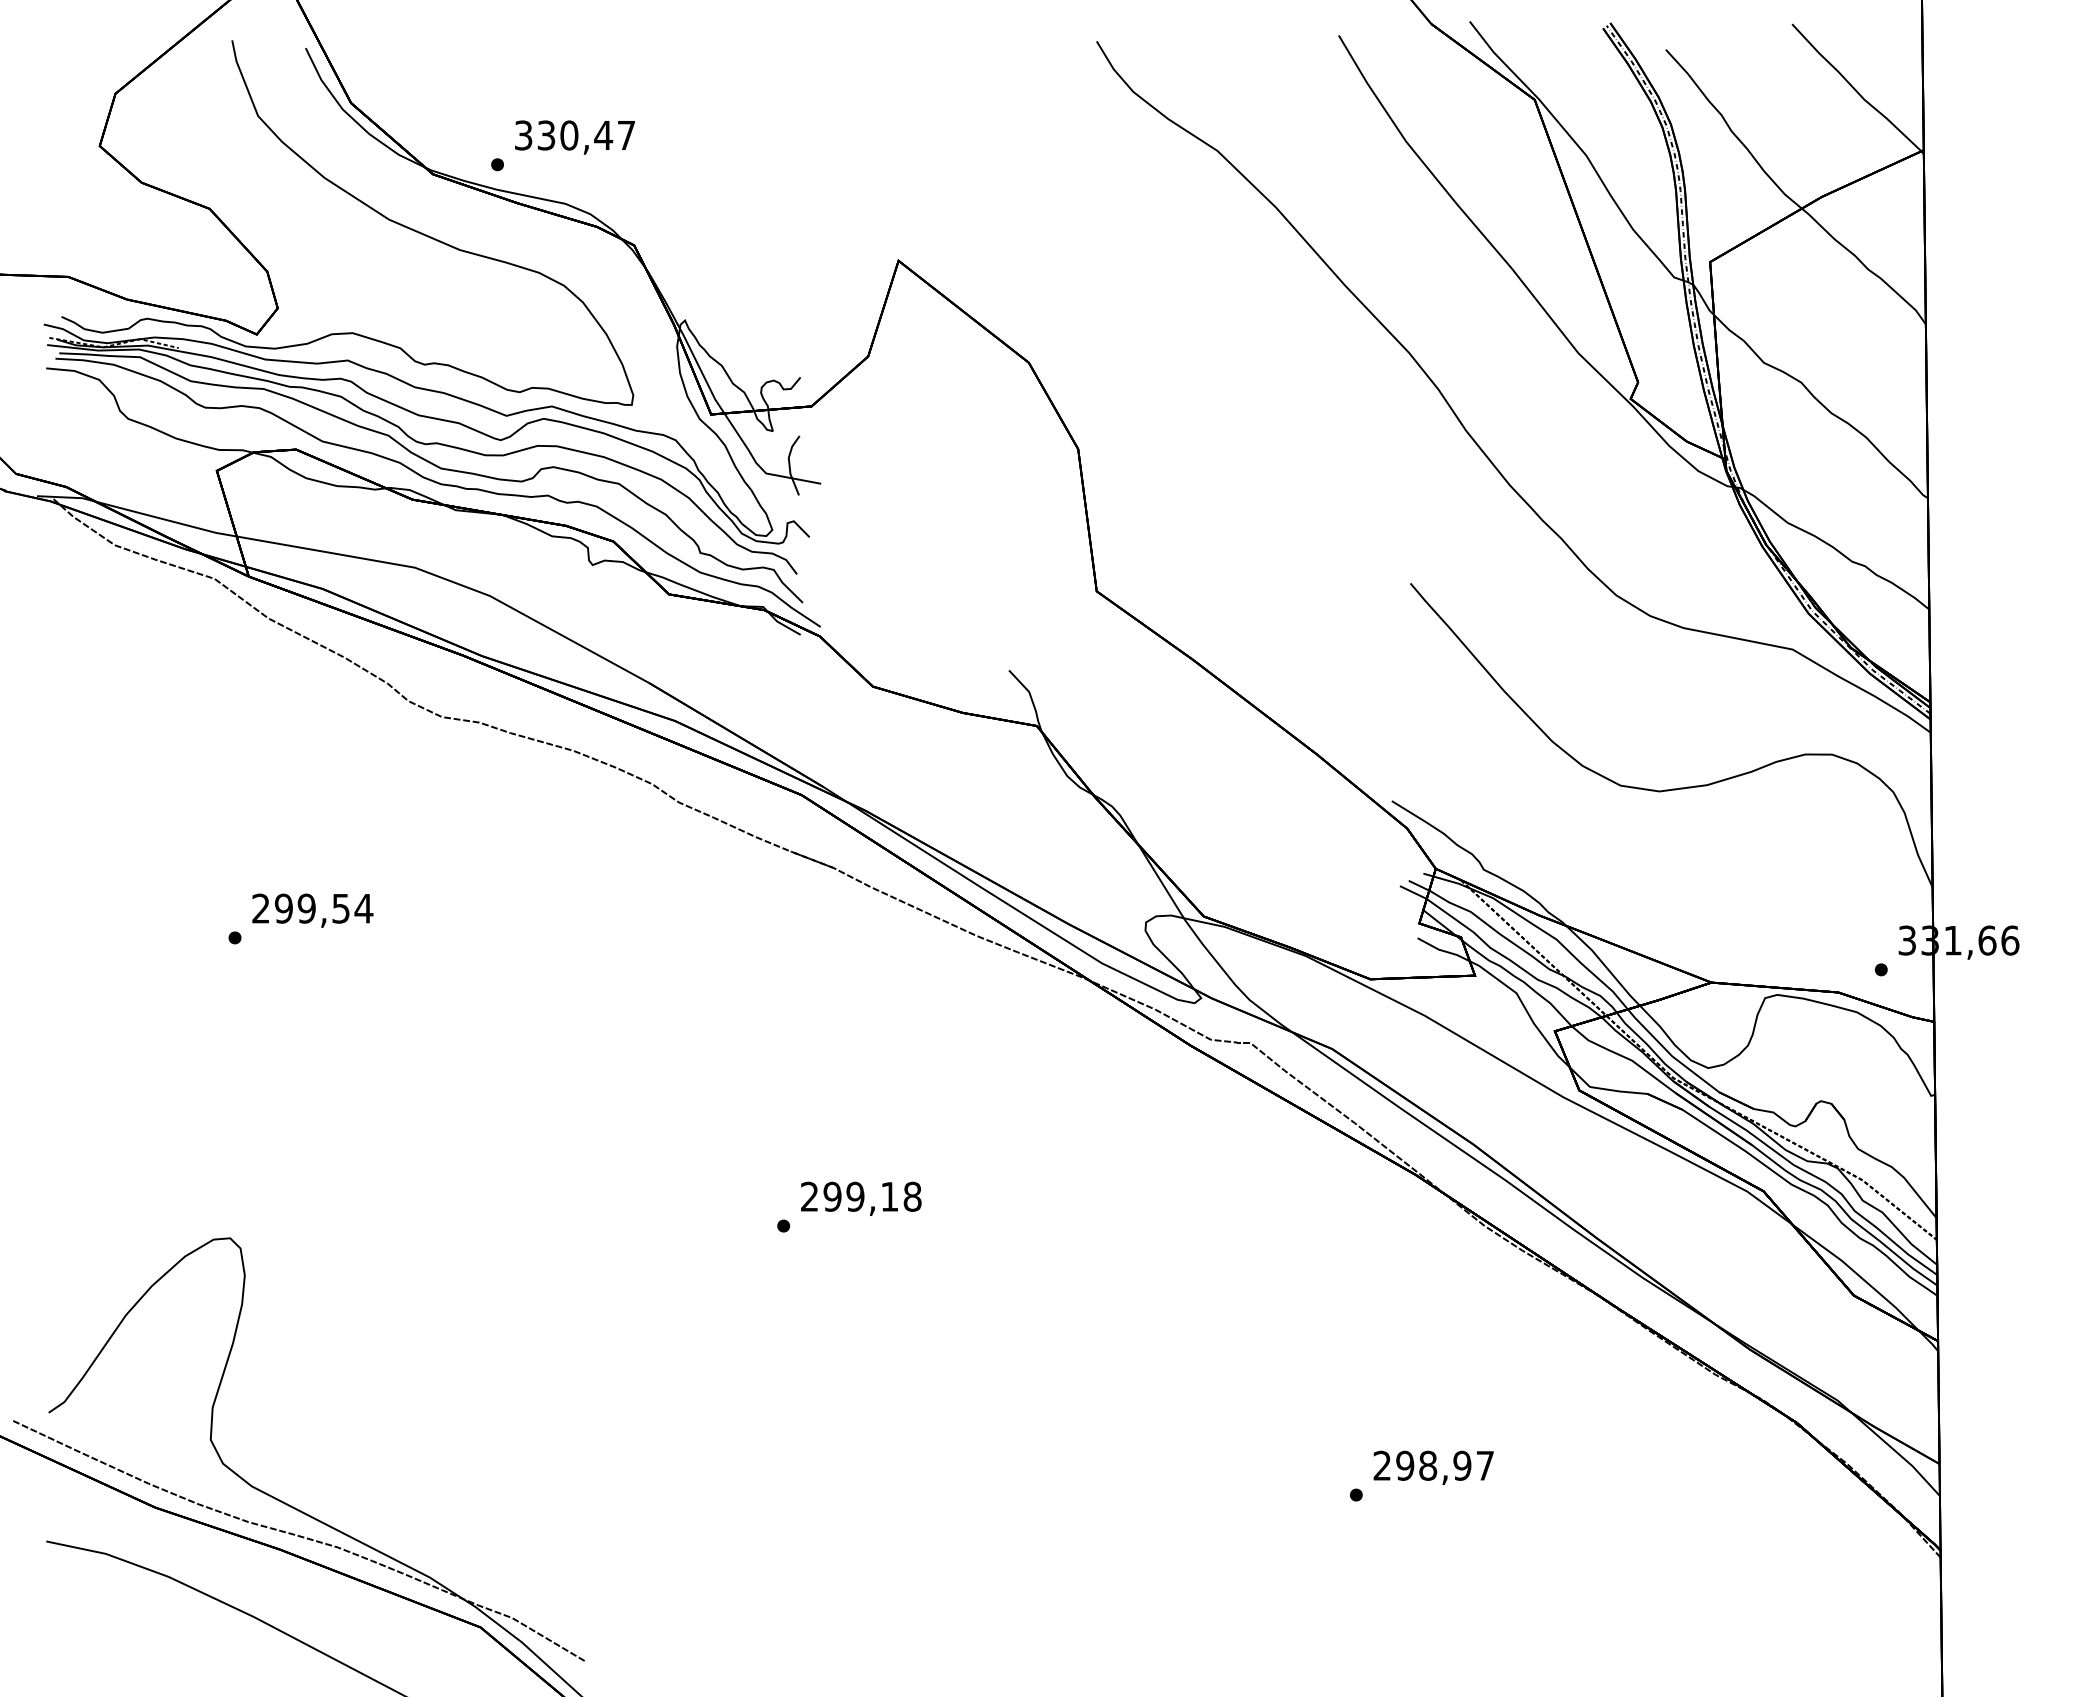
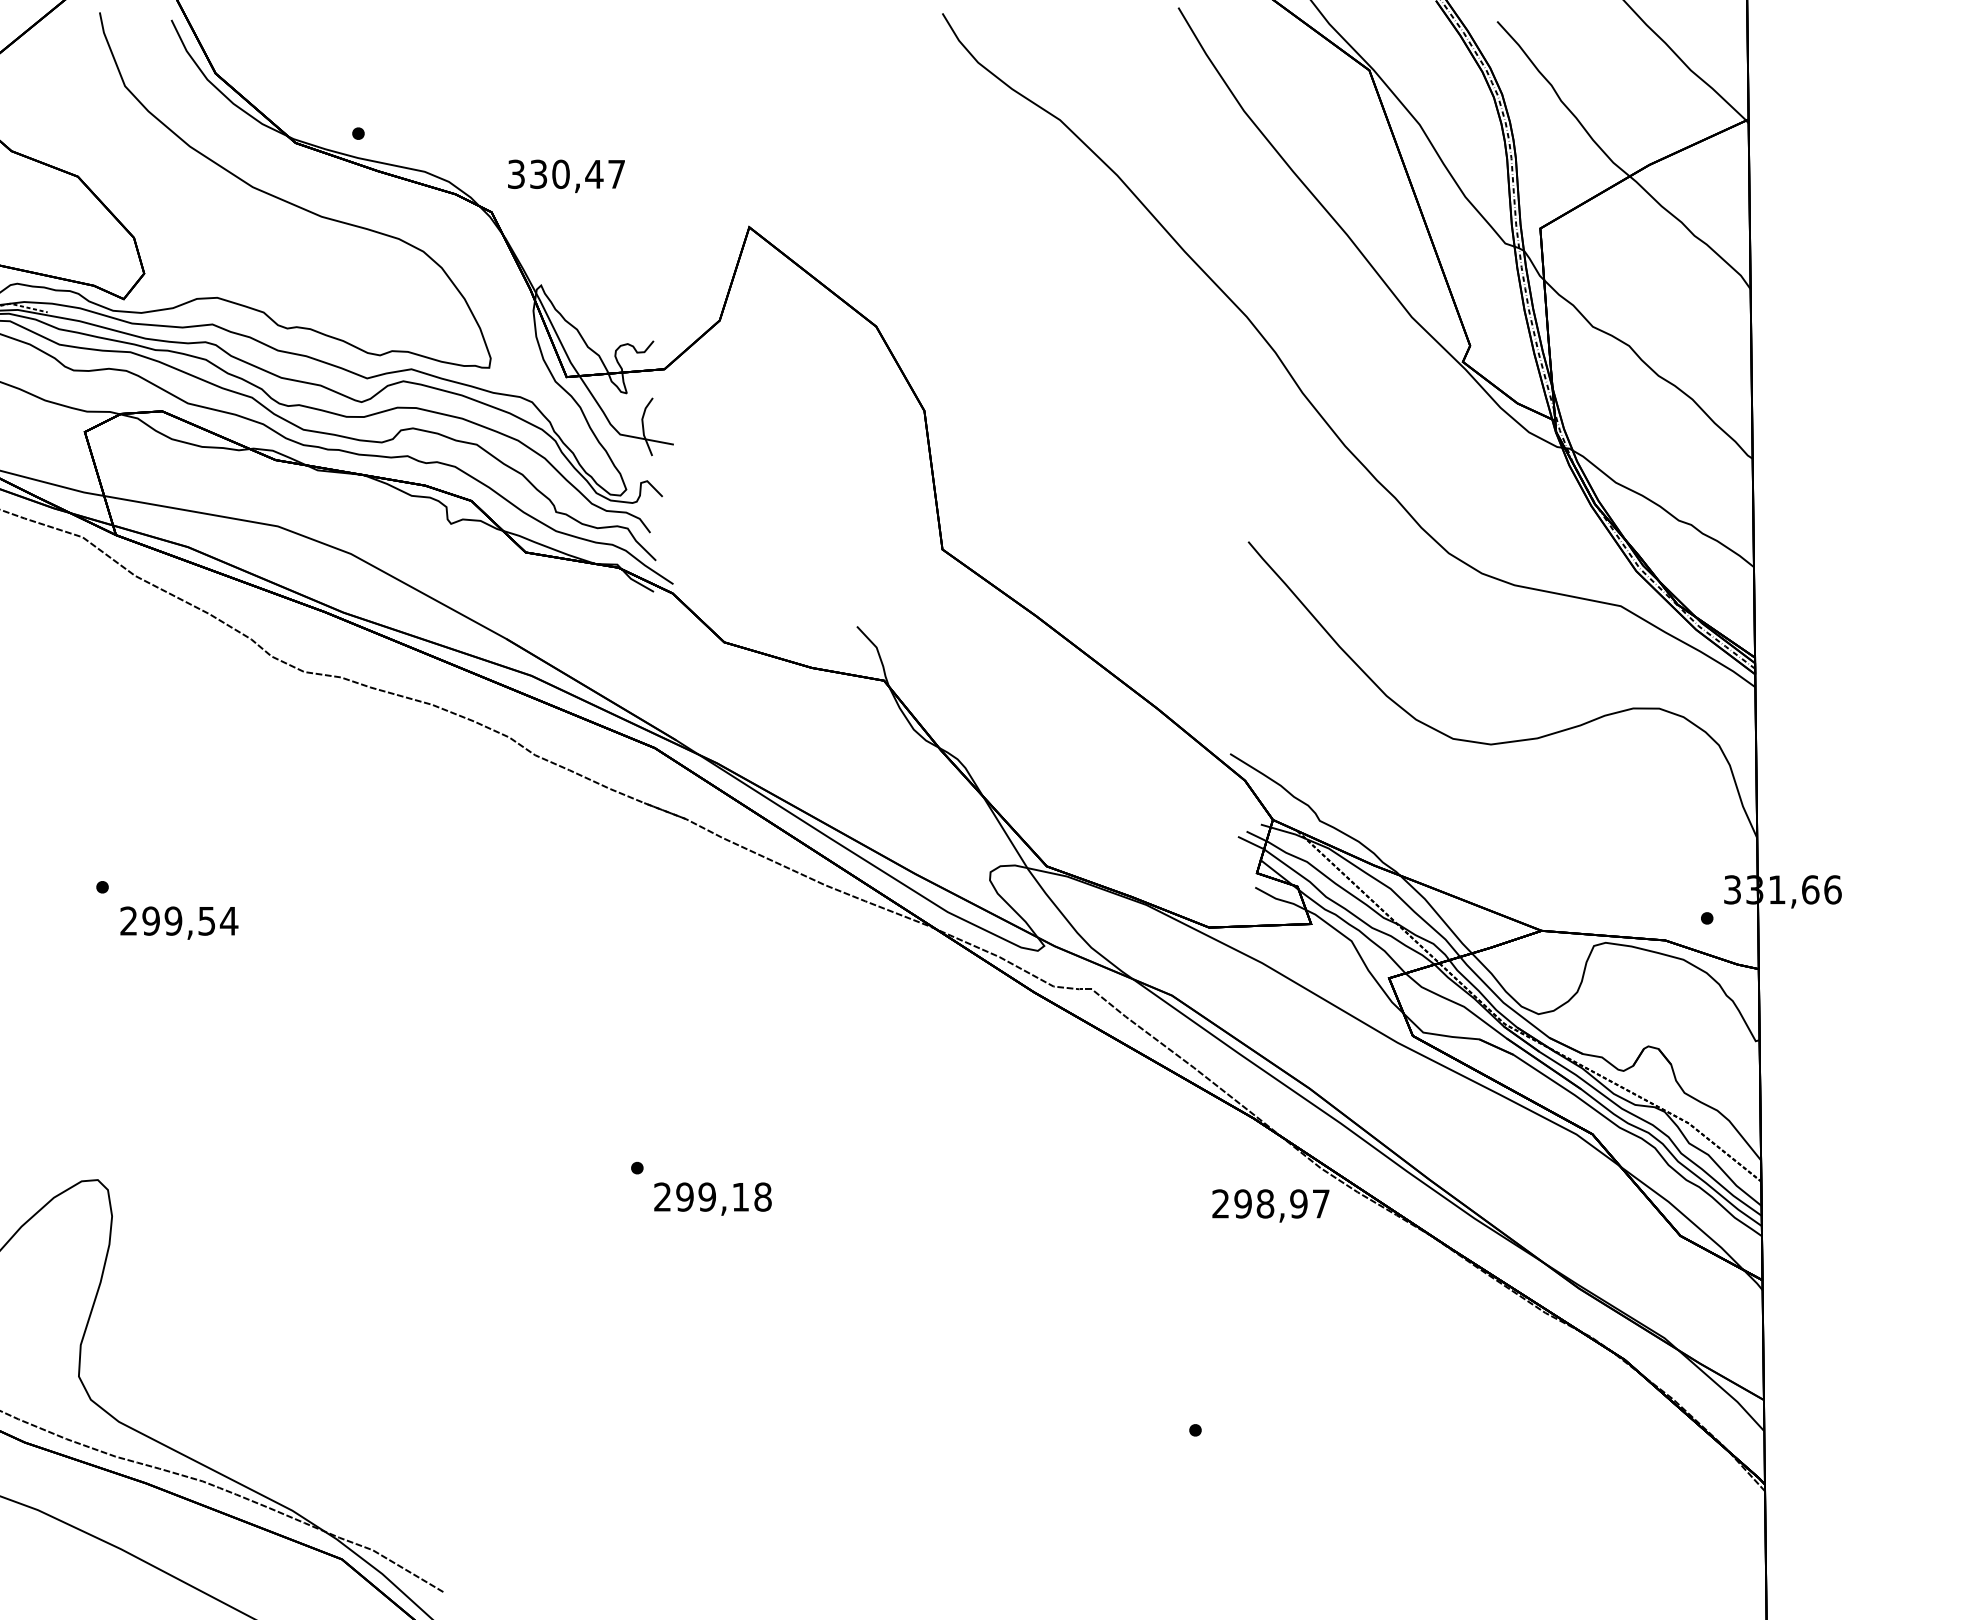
text: (574, 137) -> (566, 176), moved
text: (312, 910) -> (179, 922), moved
text: (861, 1198) -> (713, 1198), moved
text: (1433, 1467) -> (1270, 1205), moved

